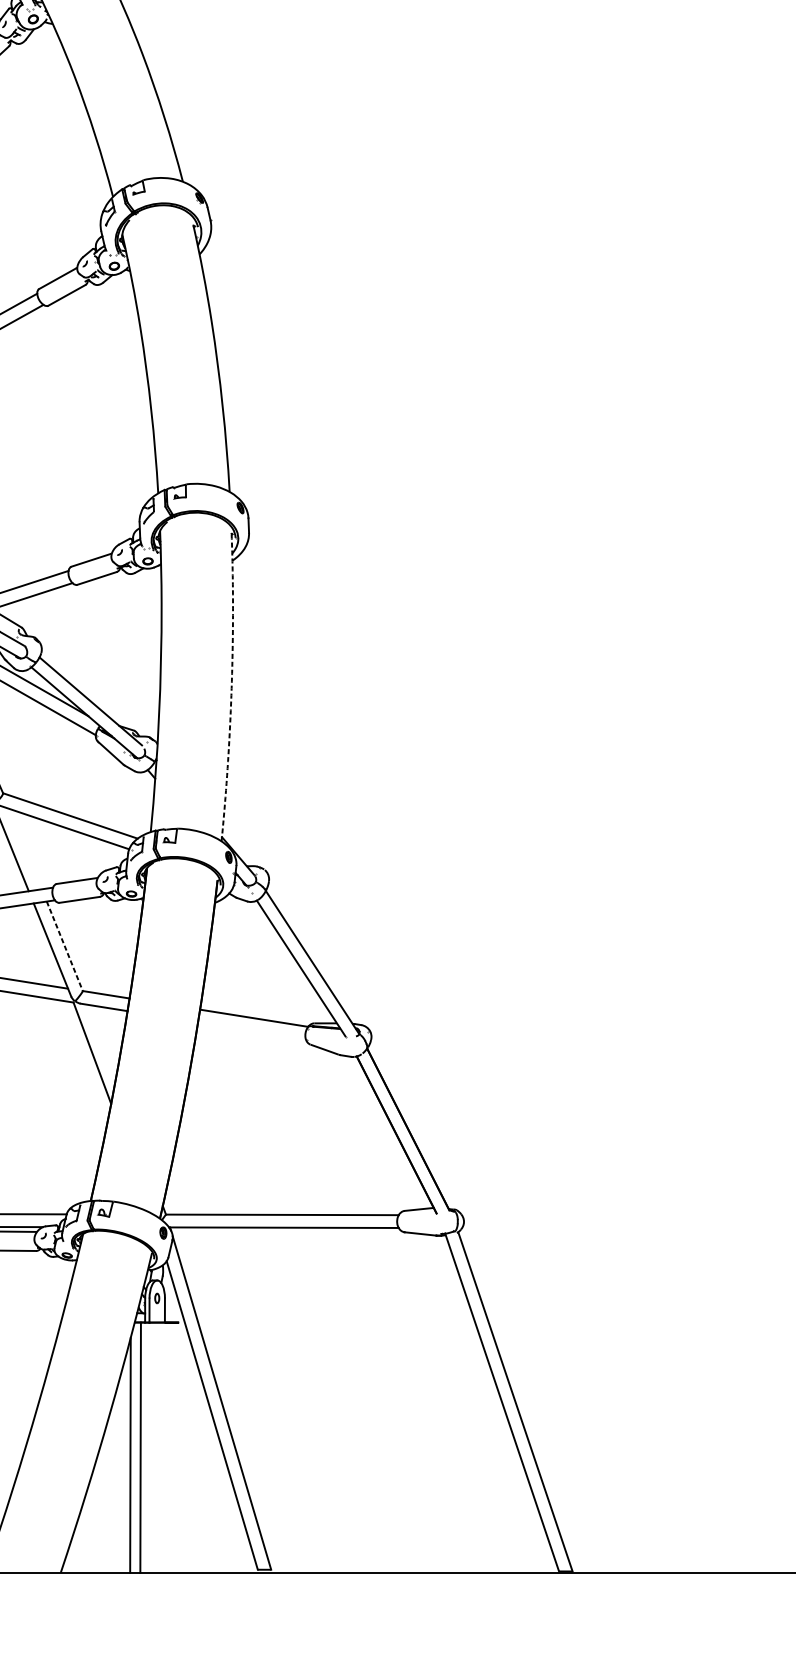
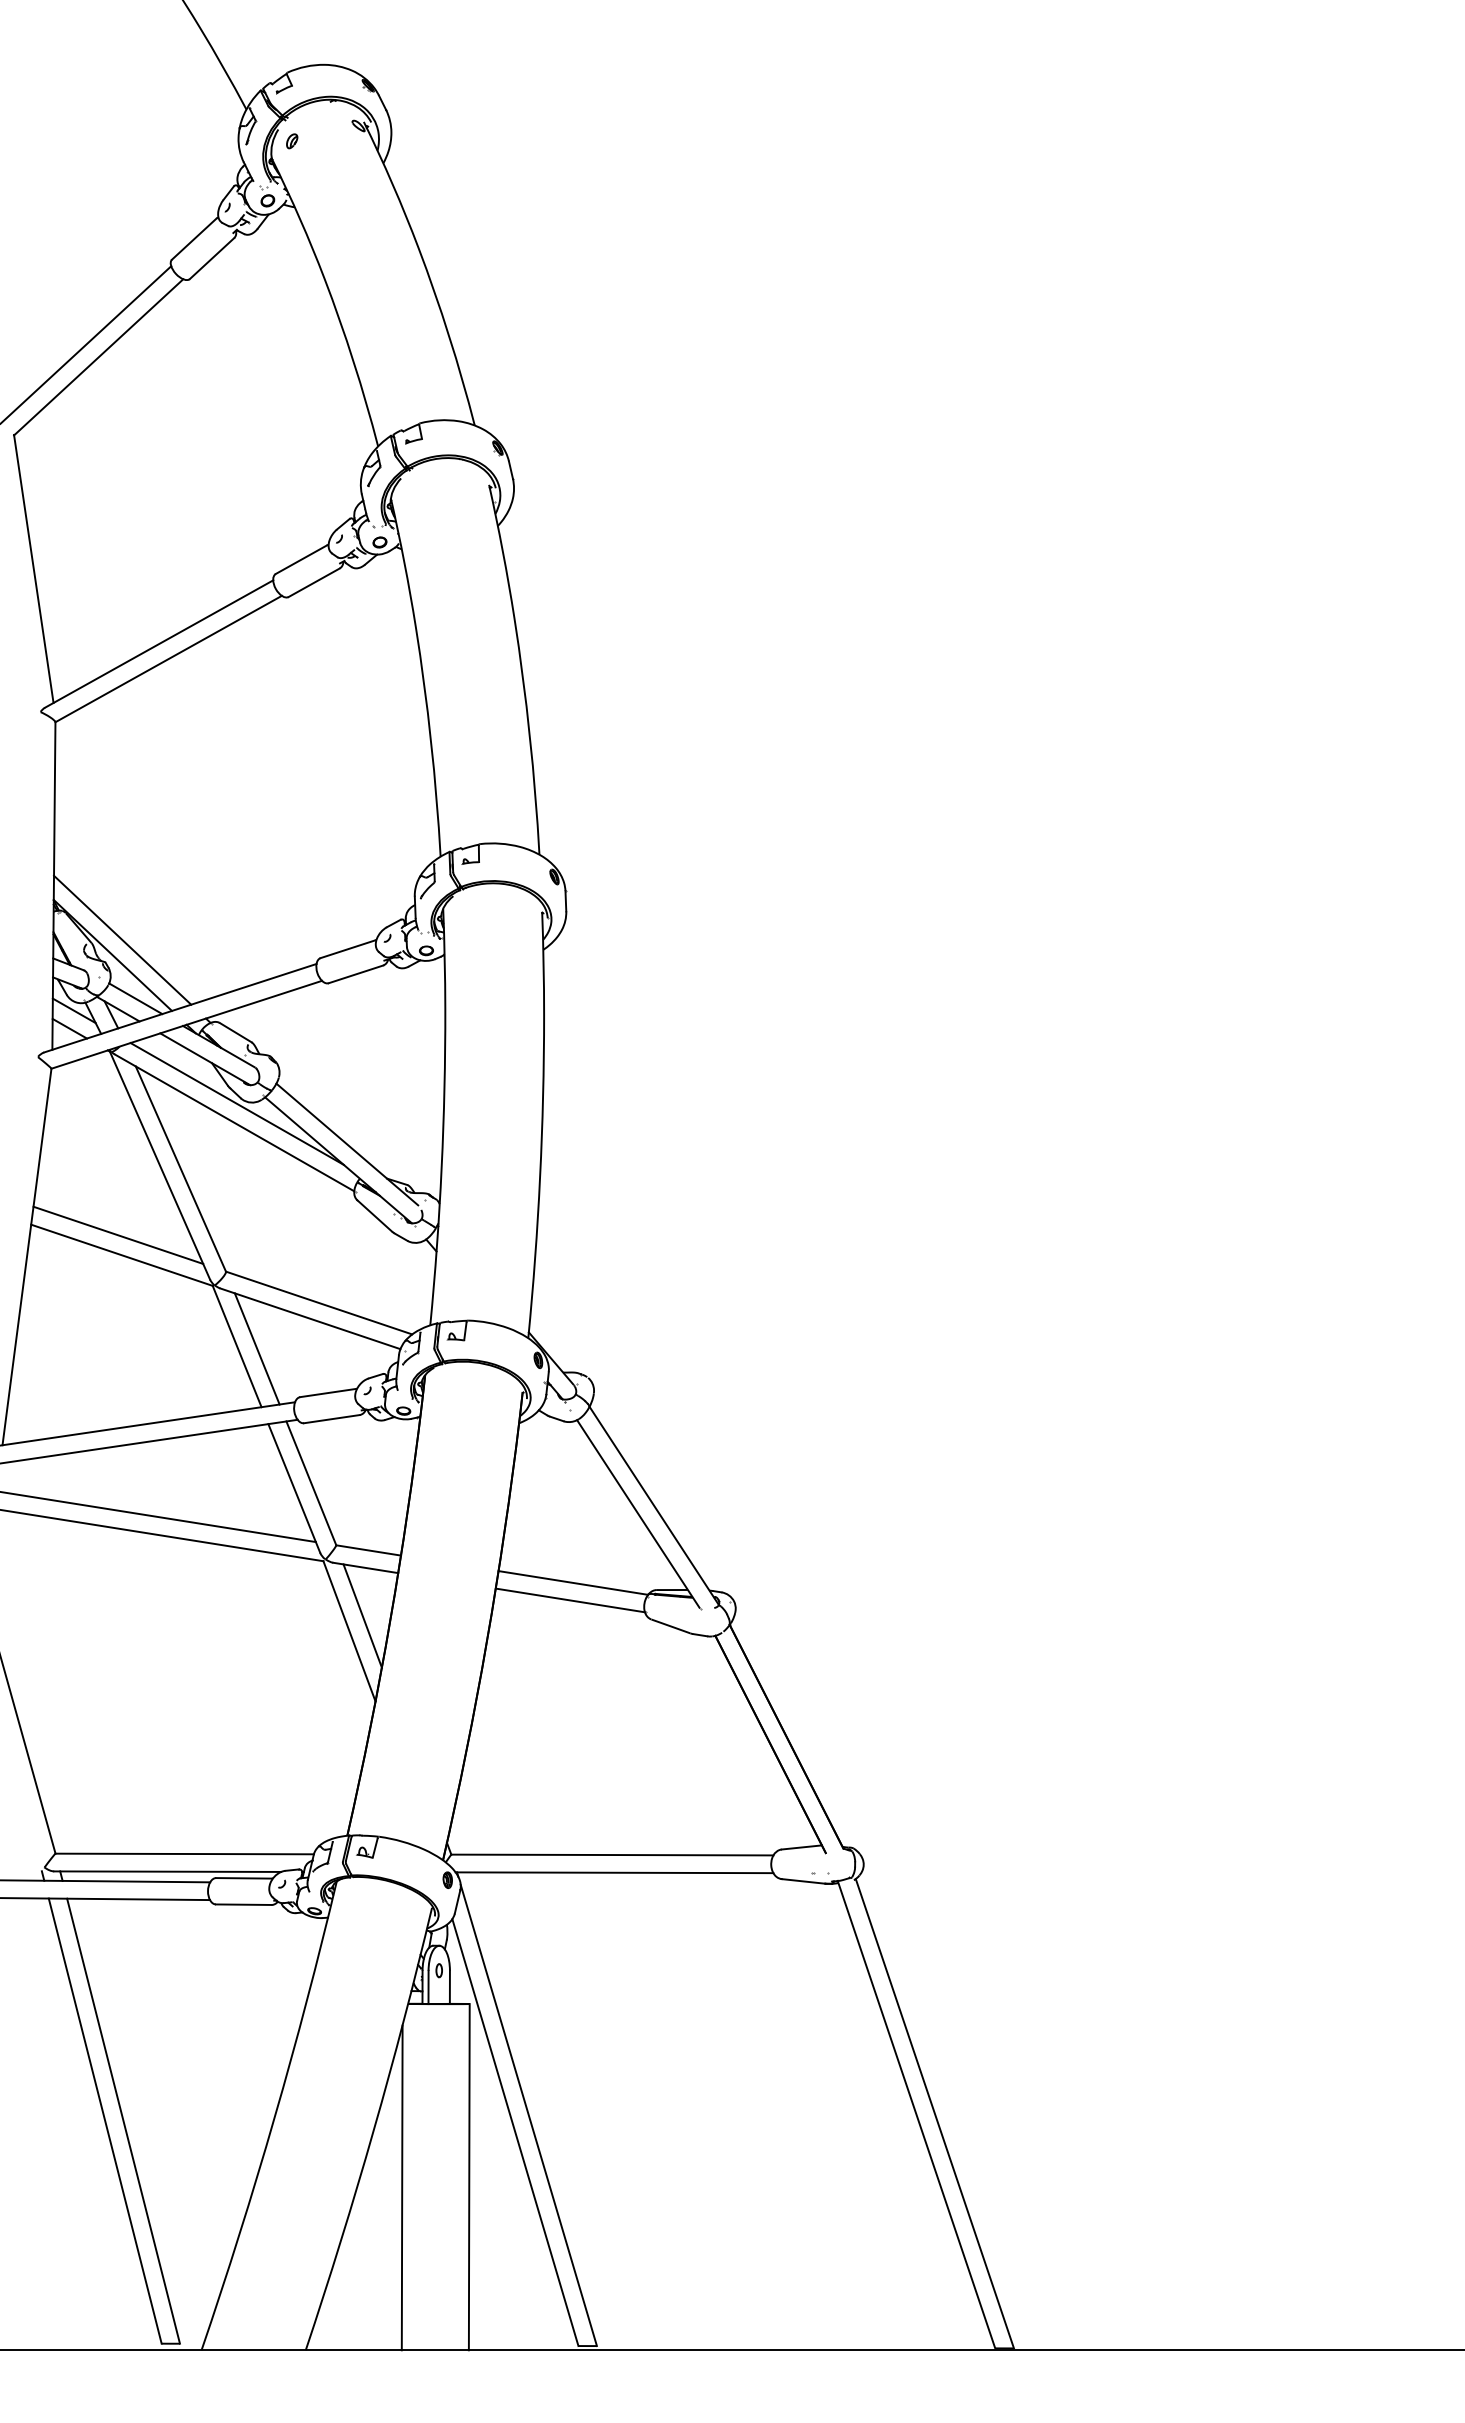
line: (231, 686) -> (542, 1123), dashed -> solid
line: (25, 848) -> (256, 1348), added
line: (64, 946) -> (311, 1483), dashed -> solid
line: (251, 1030) -> (569, 1600), added
line: (101, 1041) -> (362, 1615), added
line: (140, 1447) -> (468, 2177), moved

